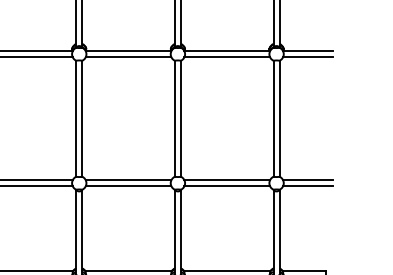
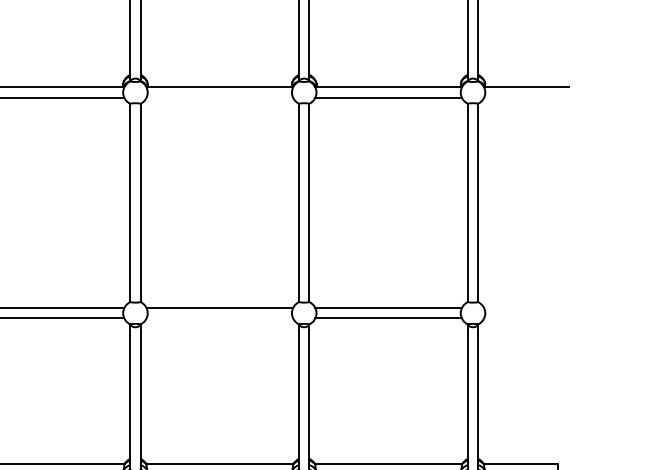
line: (128, 57) -> (219, 98), removed
line: (307, 57) -> (525, 98), removed
line: (307, 180) -> (525, 308), removed
line: (128, 186) -> (219, 318), removed
line: (307, 186) -> (525, 318), removed

